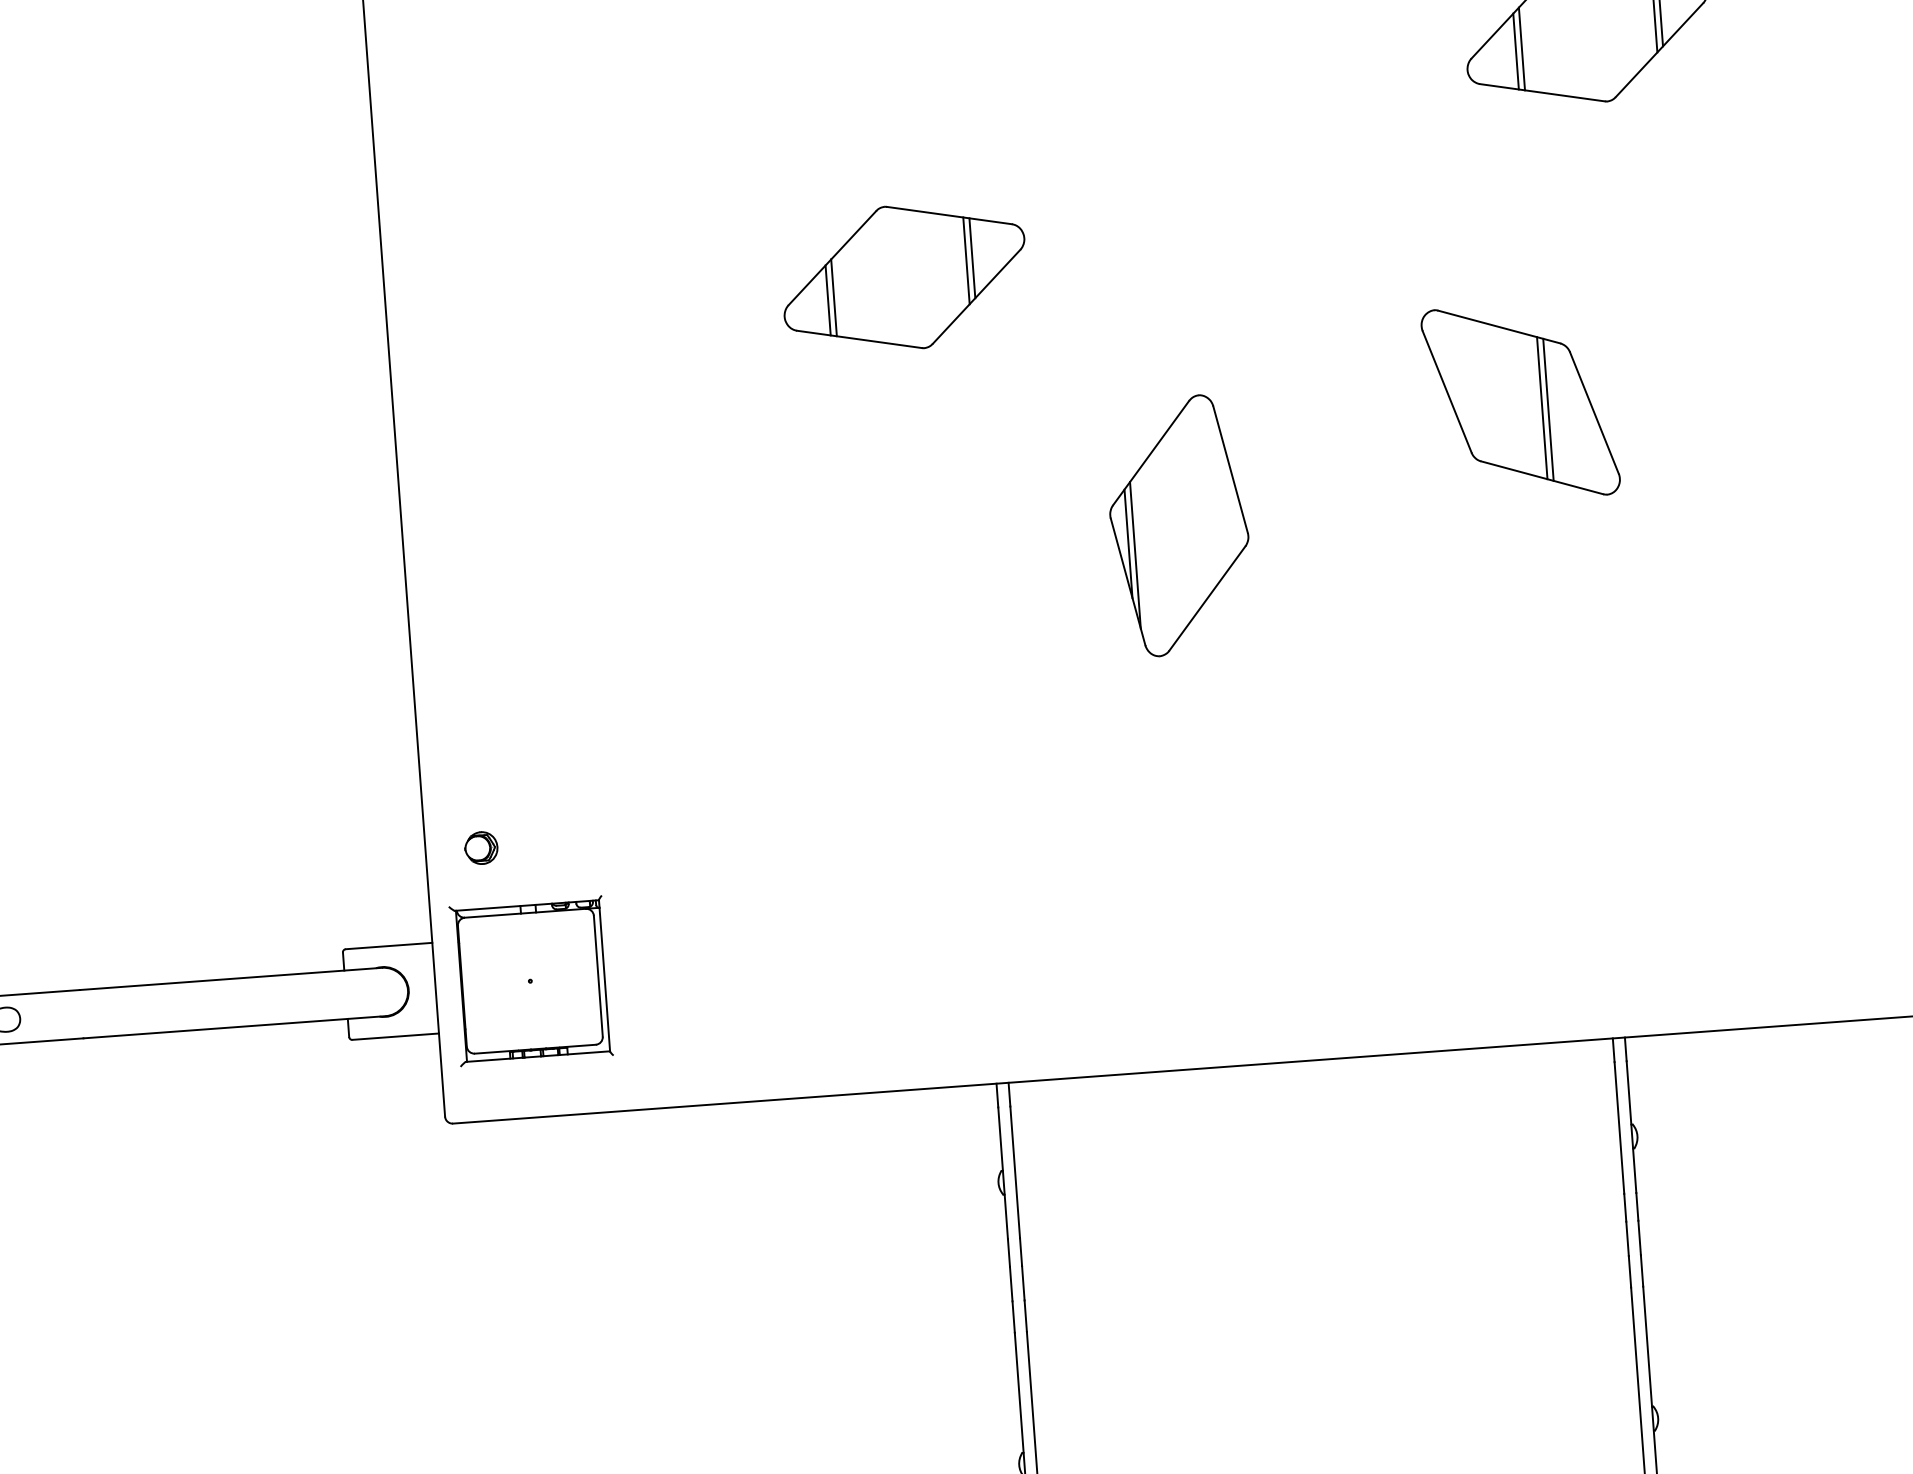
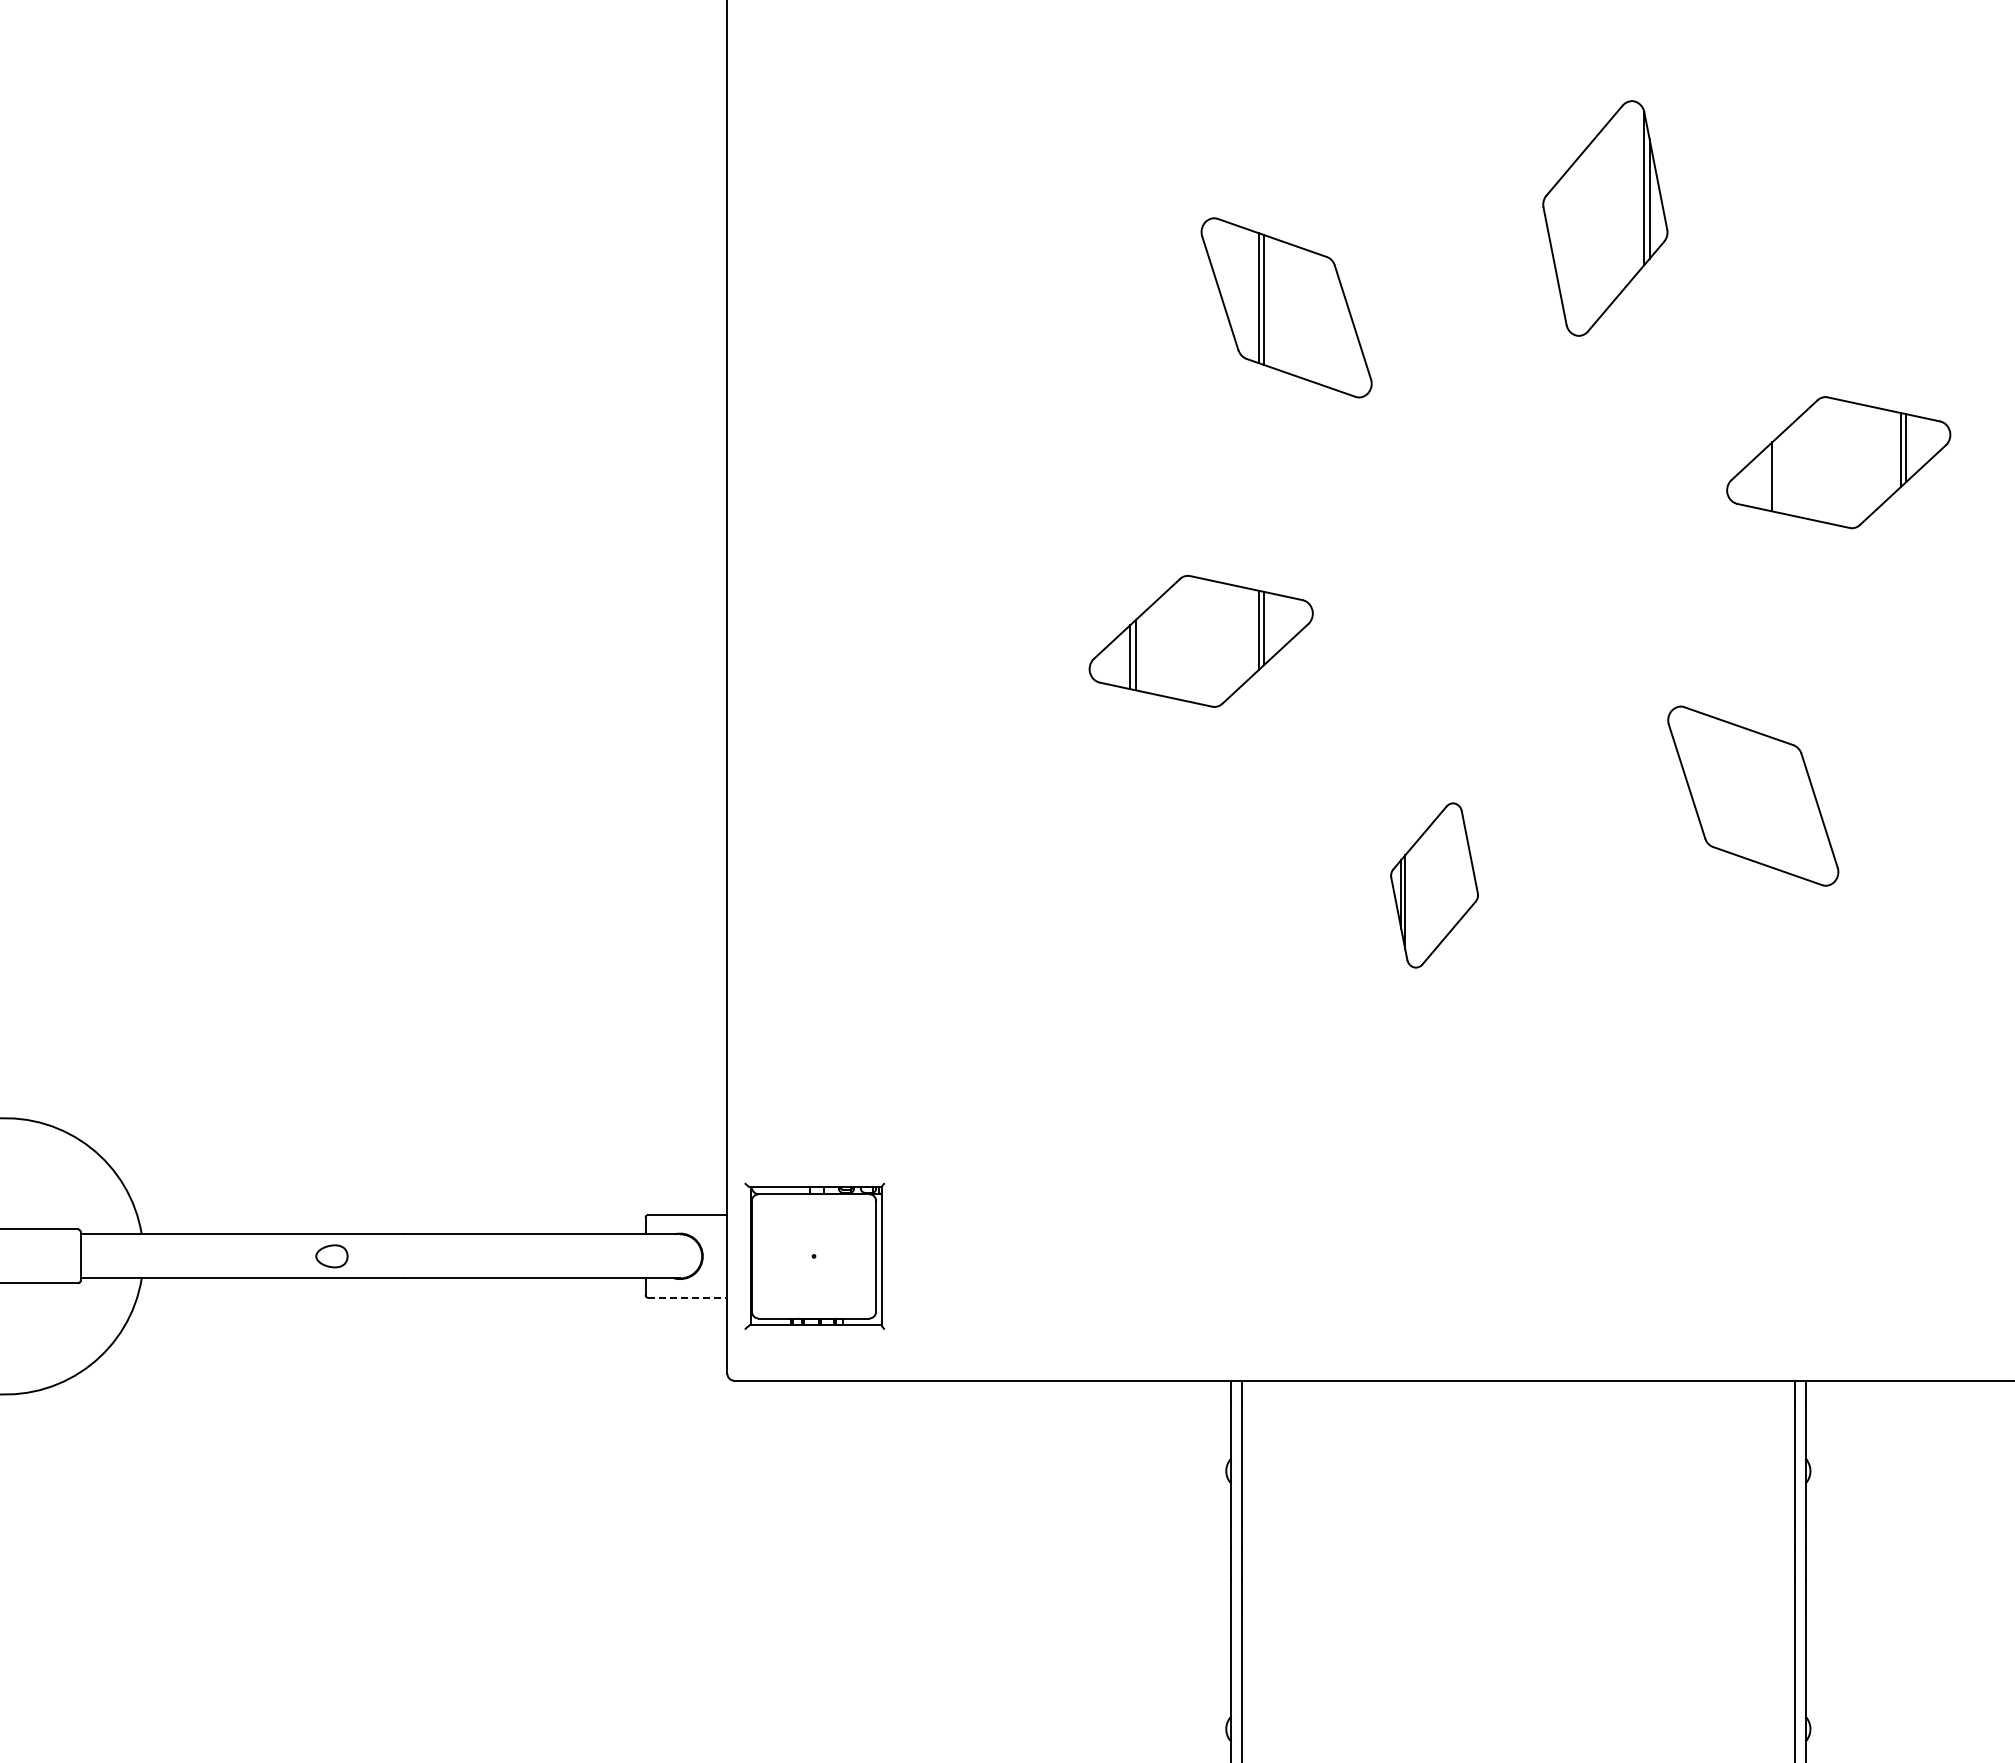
line: (1522, 48) -> (1778, 474), removed
line: (1542, 407) -> (1772, 802), removed
line: (1548, 409) -> (1778, 804), removed
part: (1179, 525) -> (1434, 885), size x0.7
part: (480, 847) -> (777, 1131), removed
line: (395, 1036) -> (687, 1297), solid -> dashed

